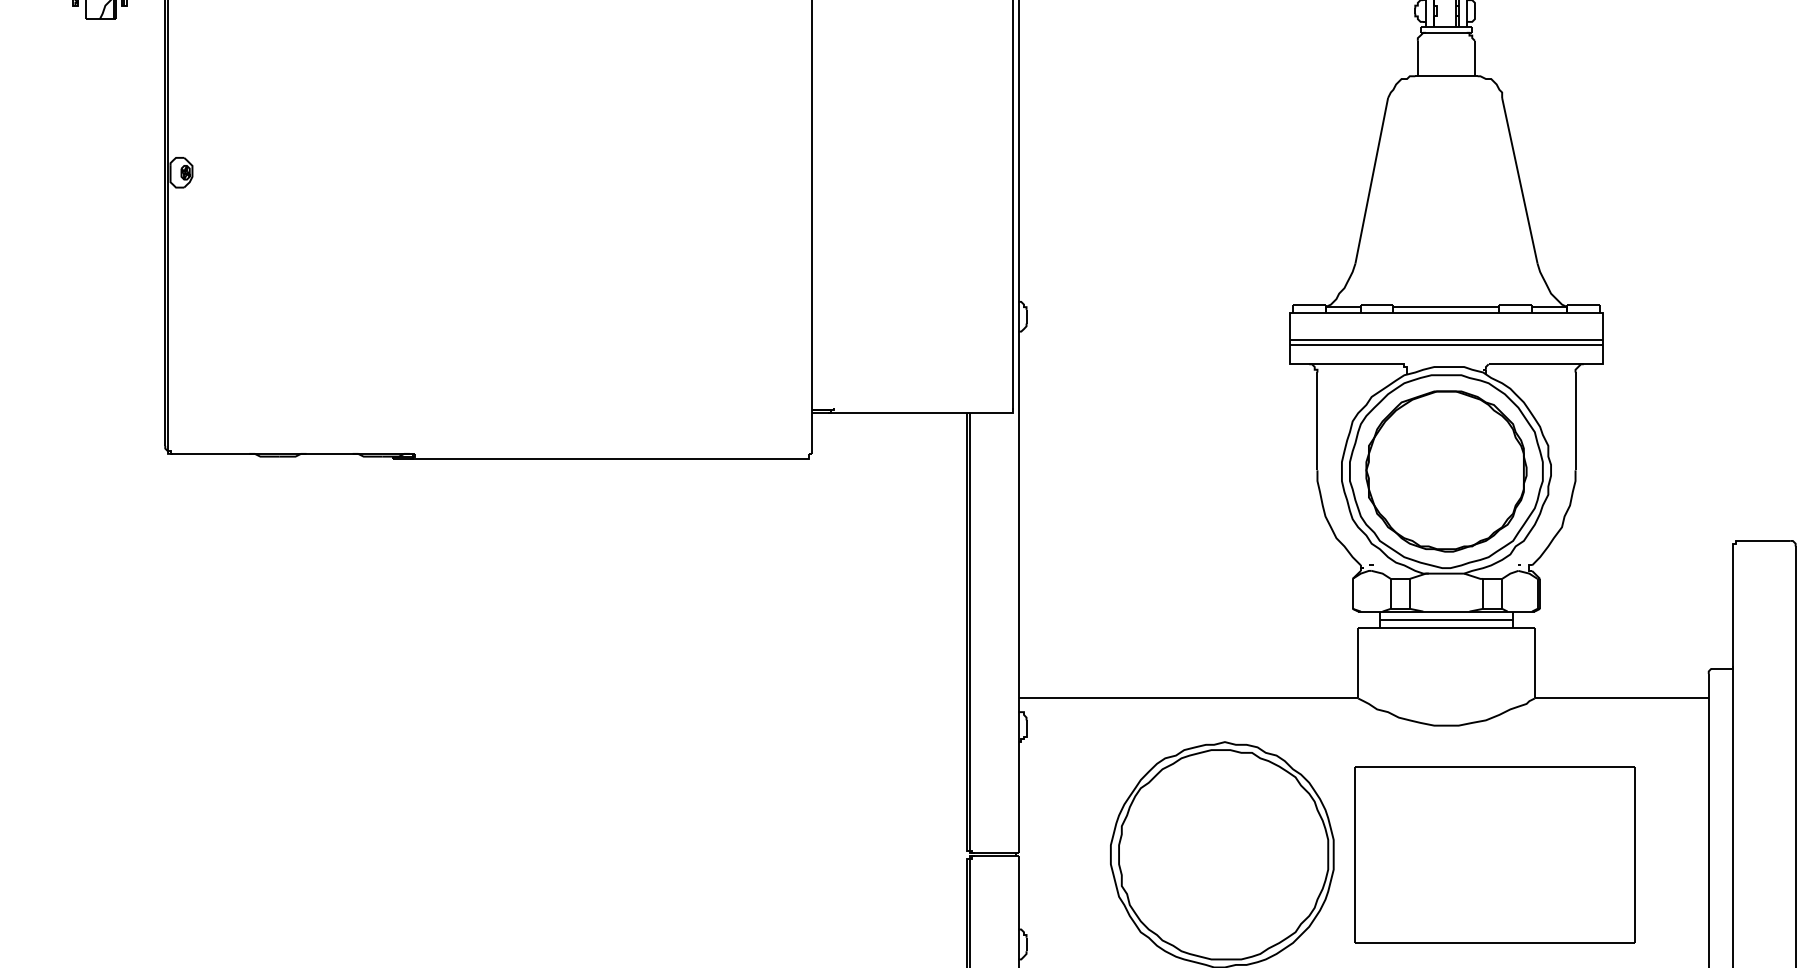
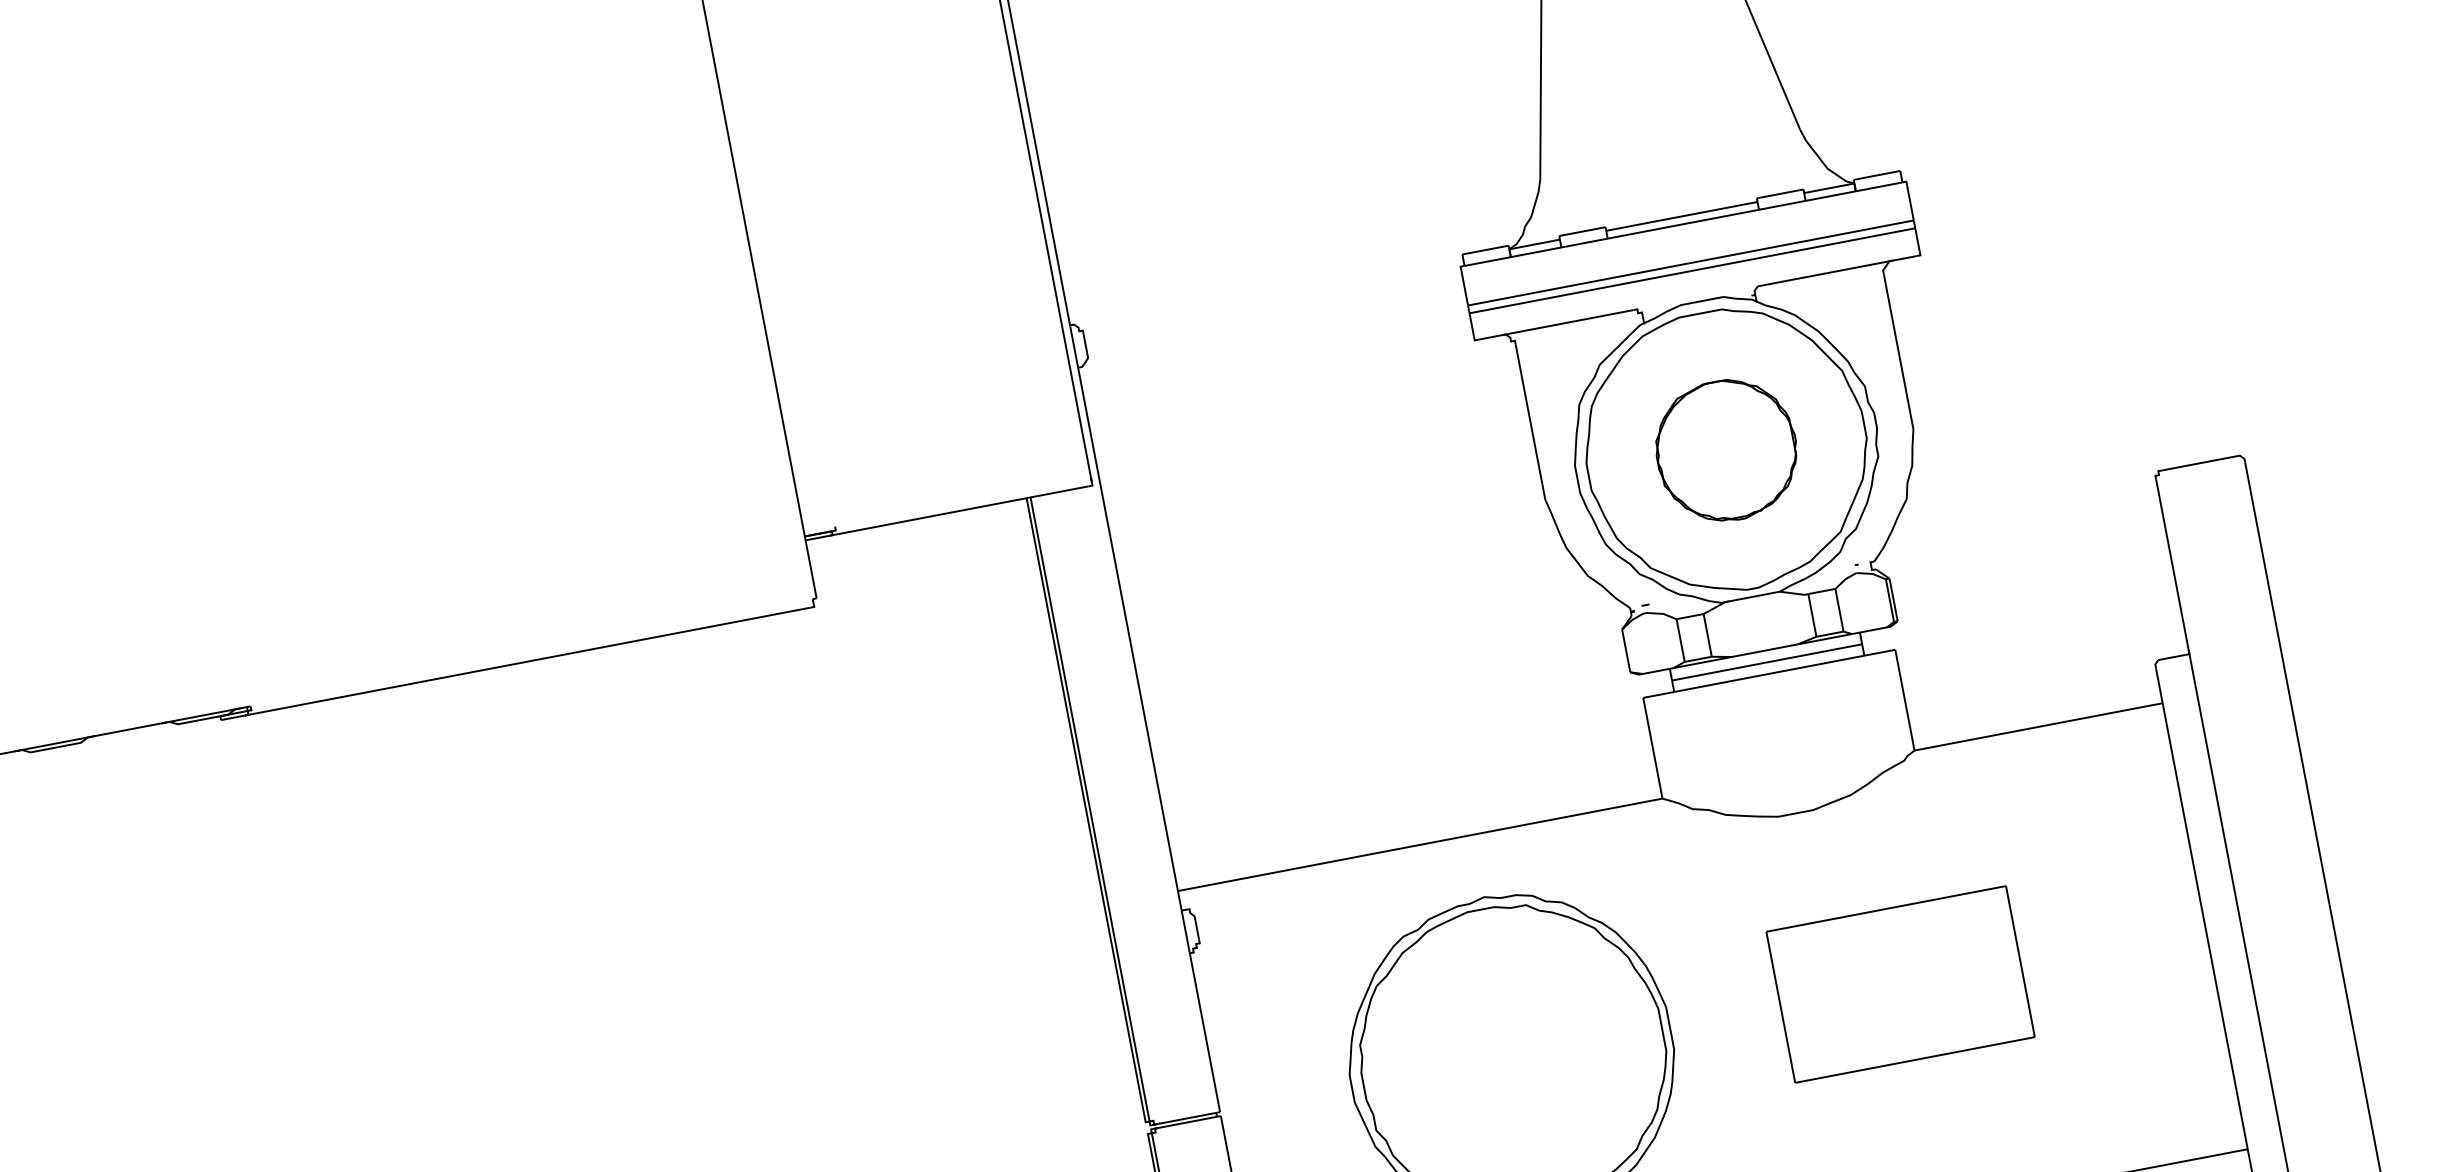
part: (1446, 471) -> (1726, 450), size x0.6
part: (1494, 854) -> (1899, 984), size x0.6

